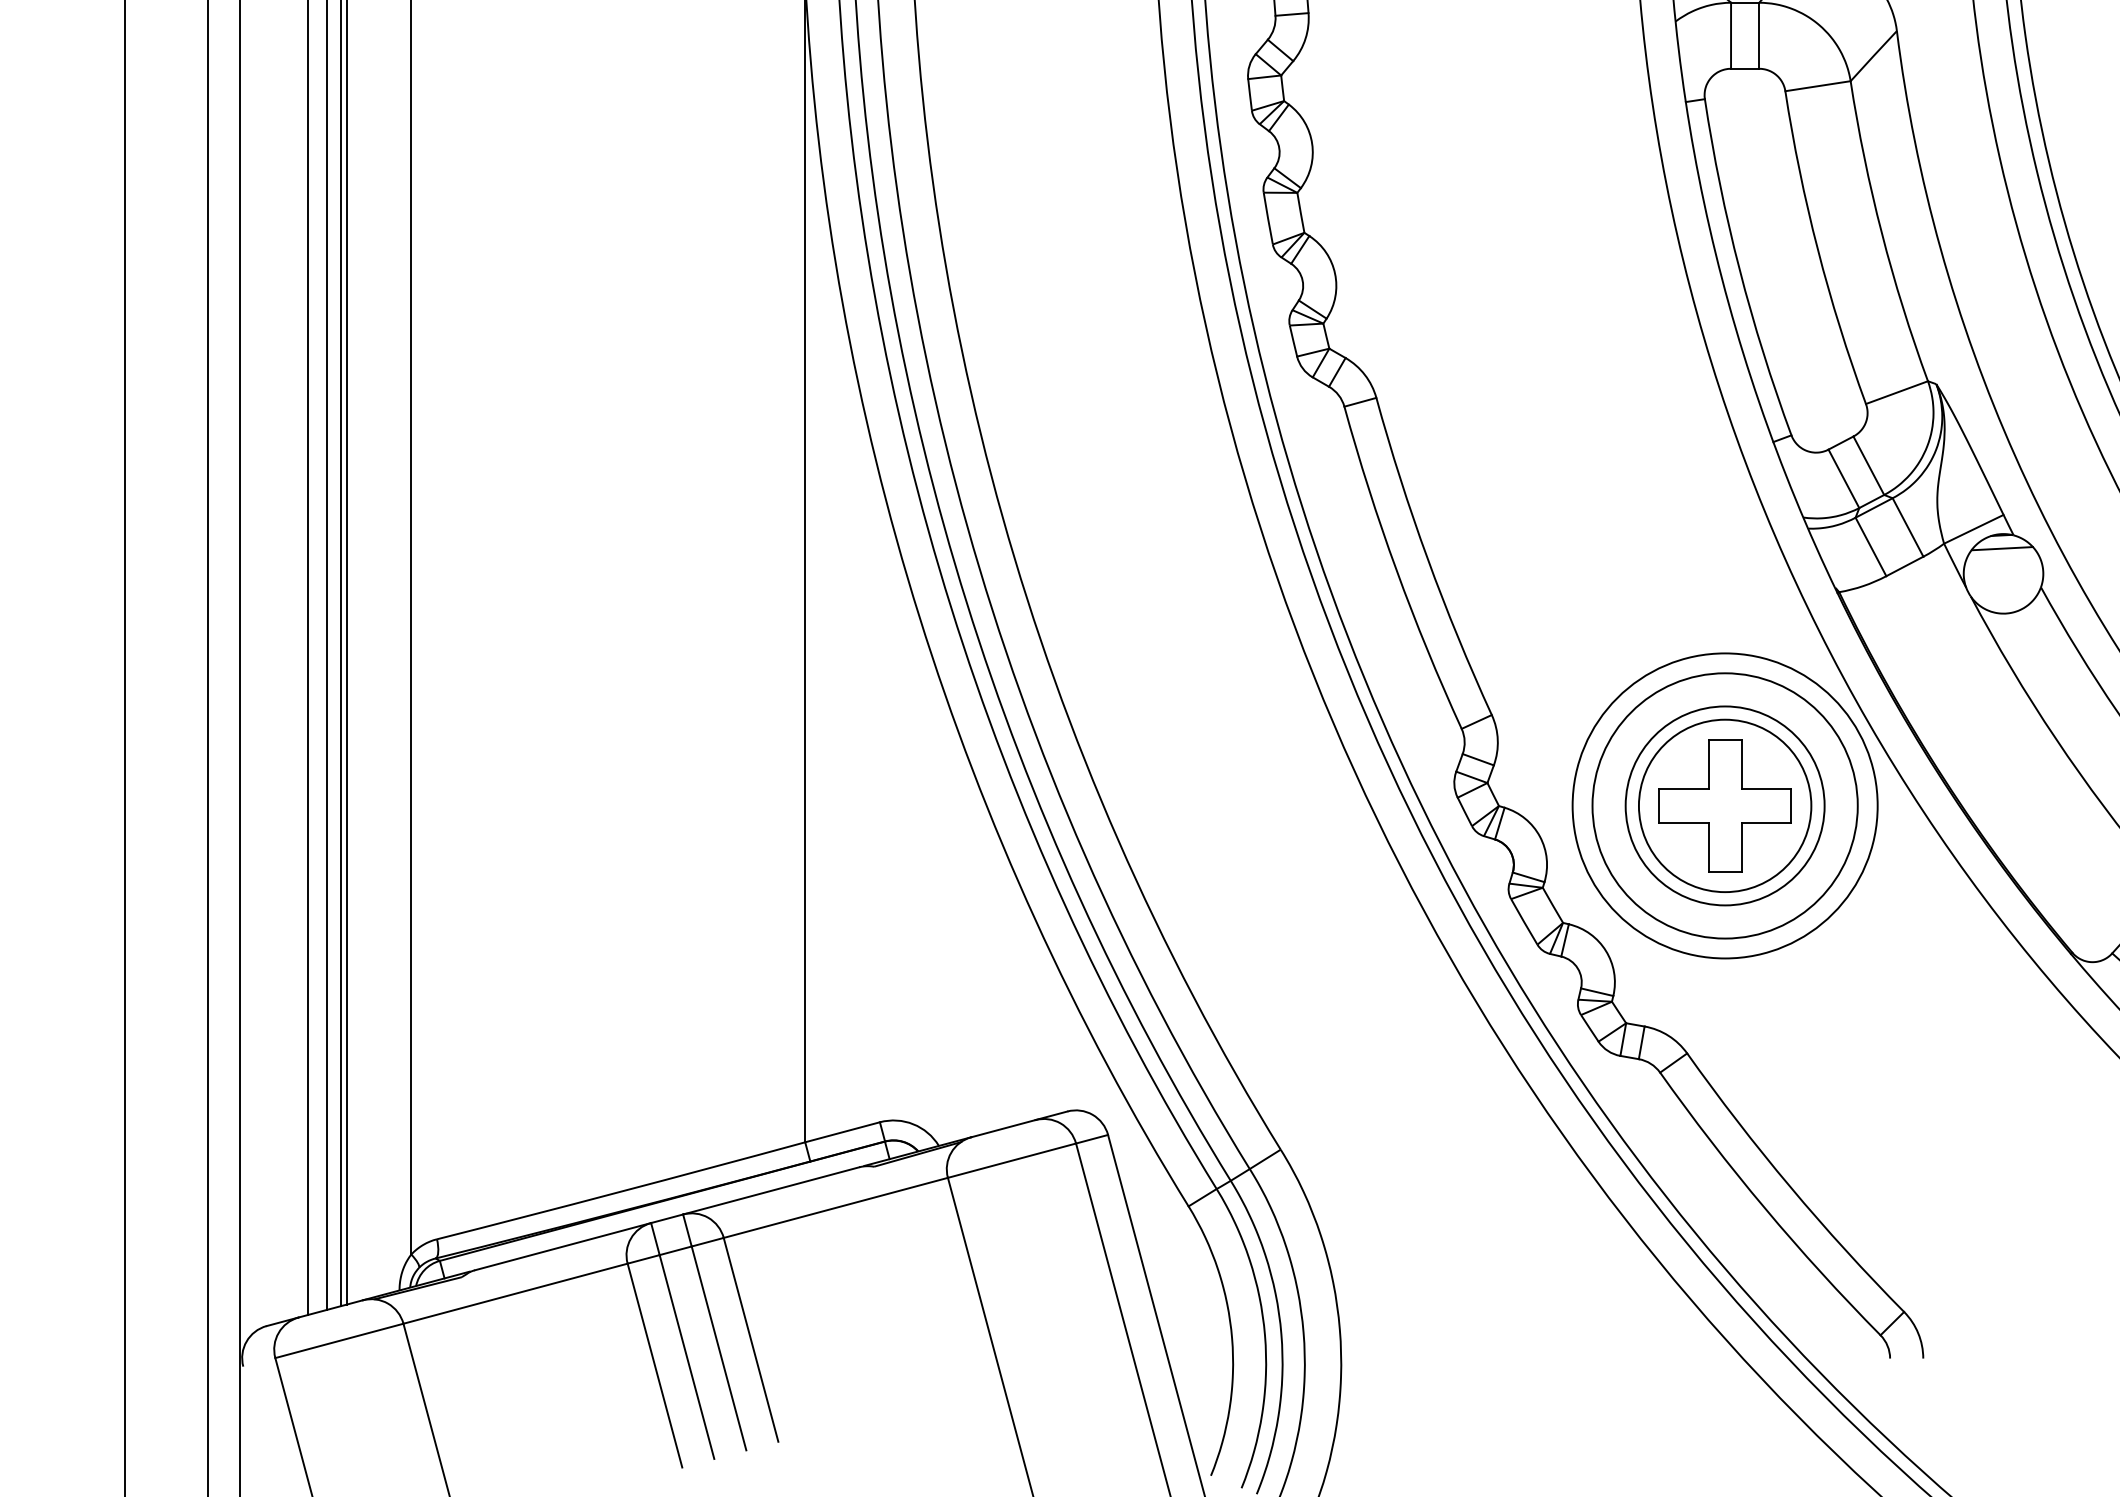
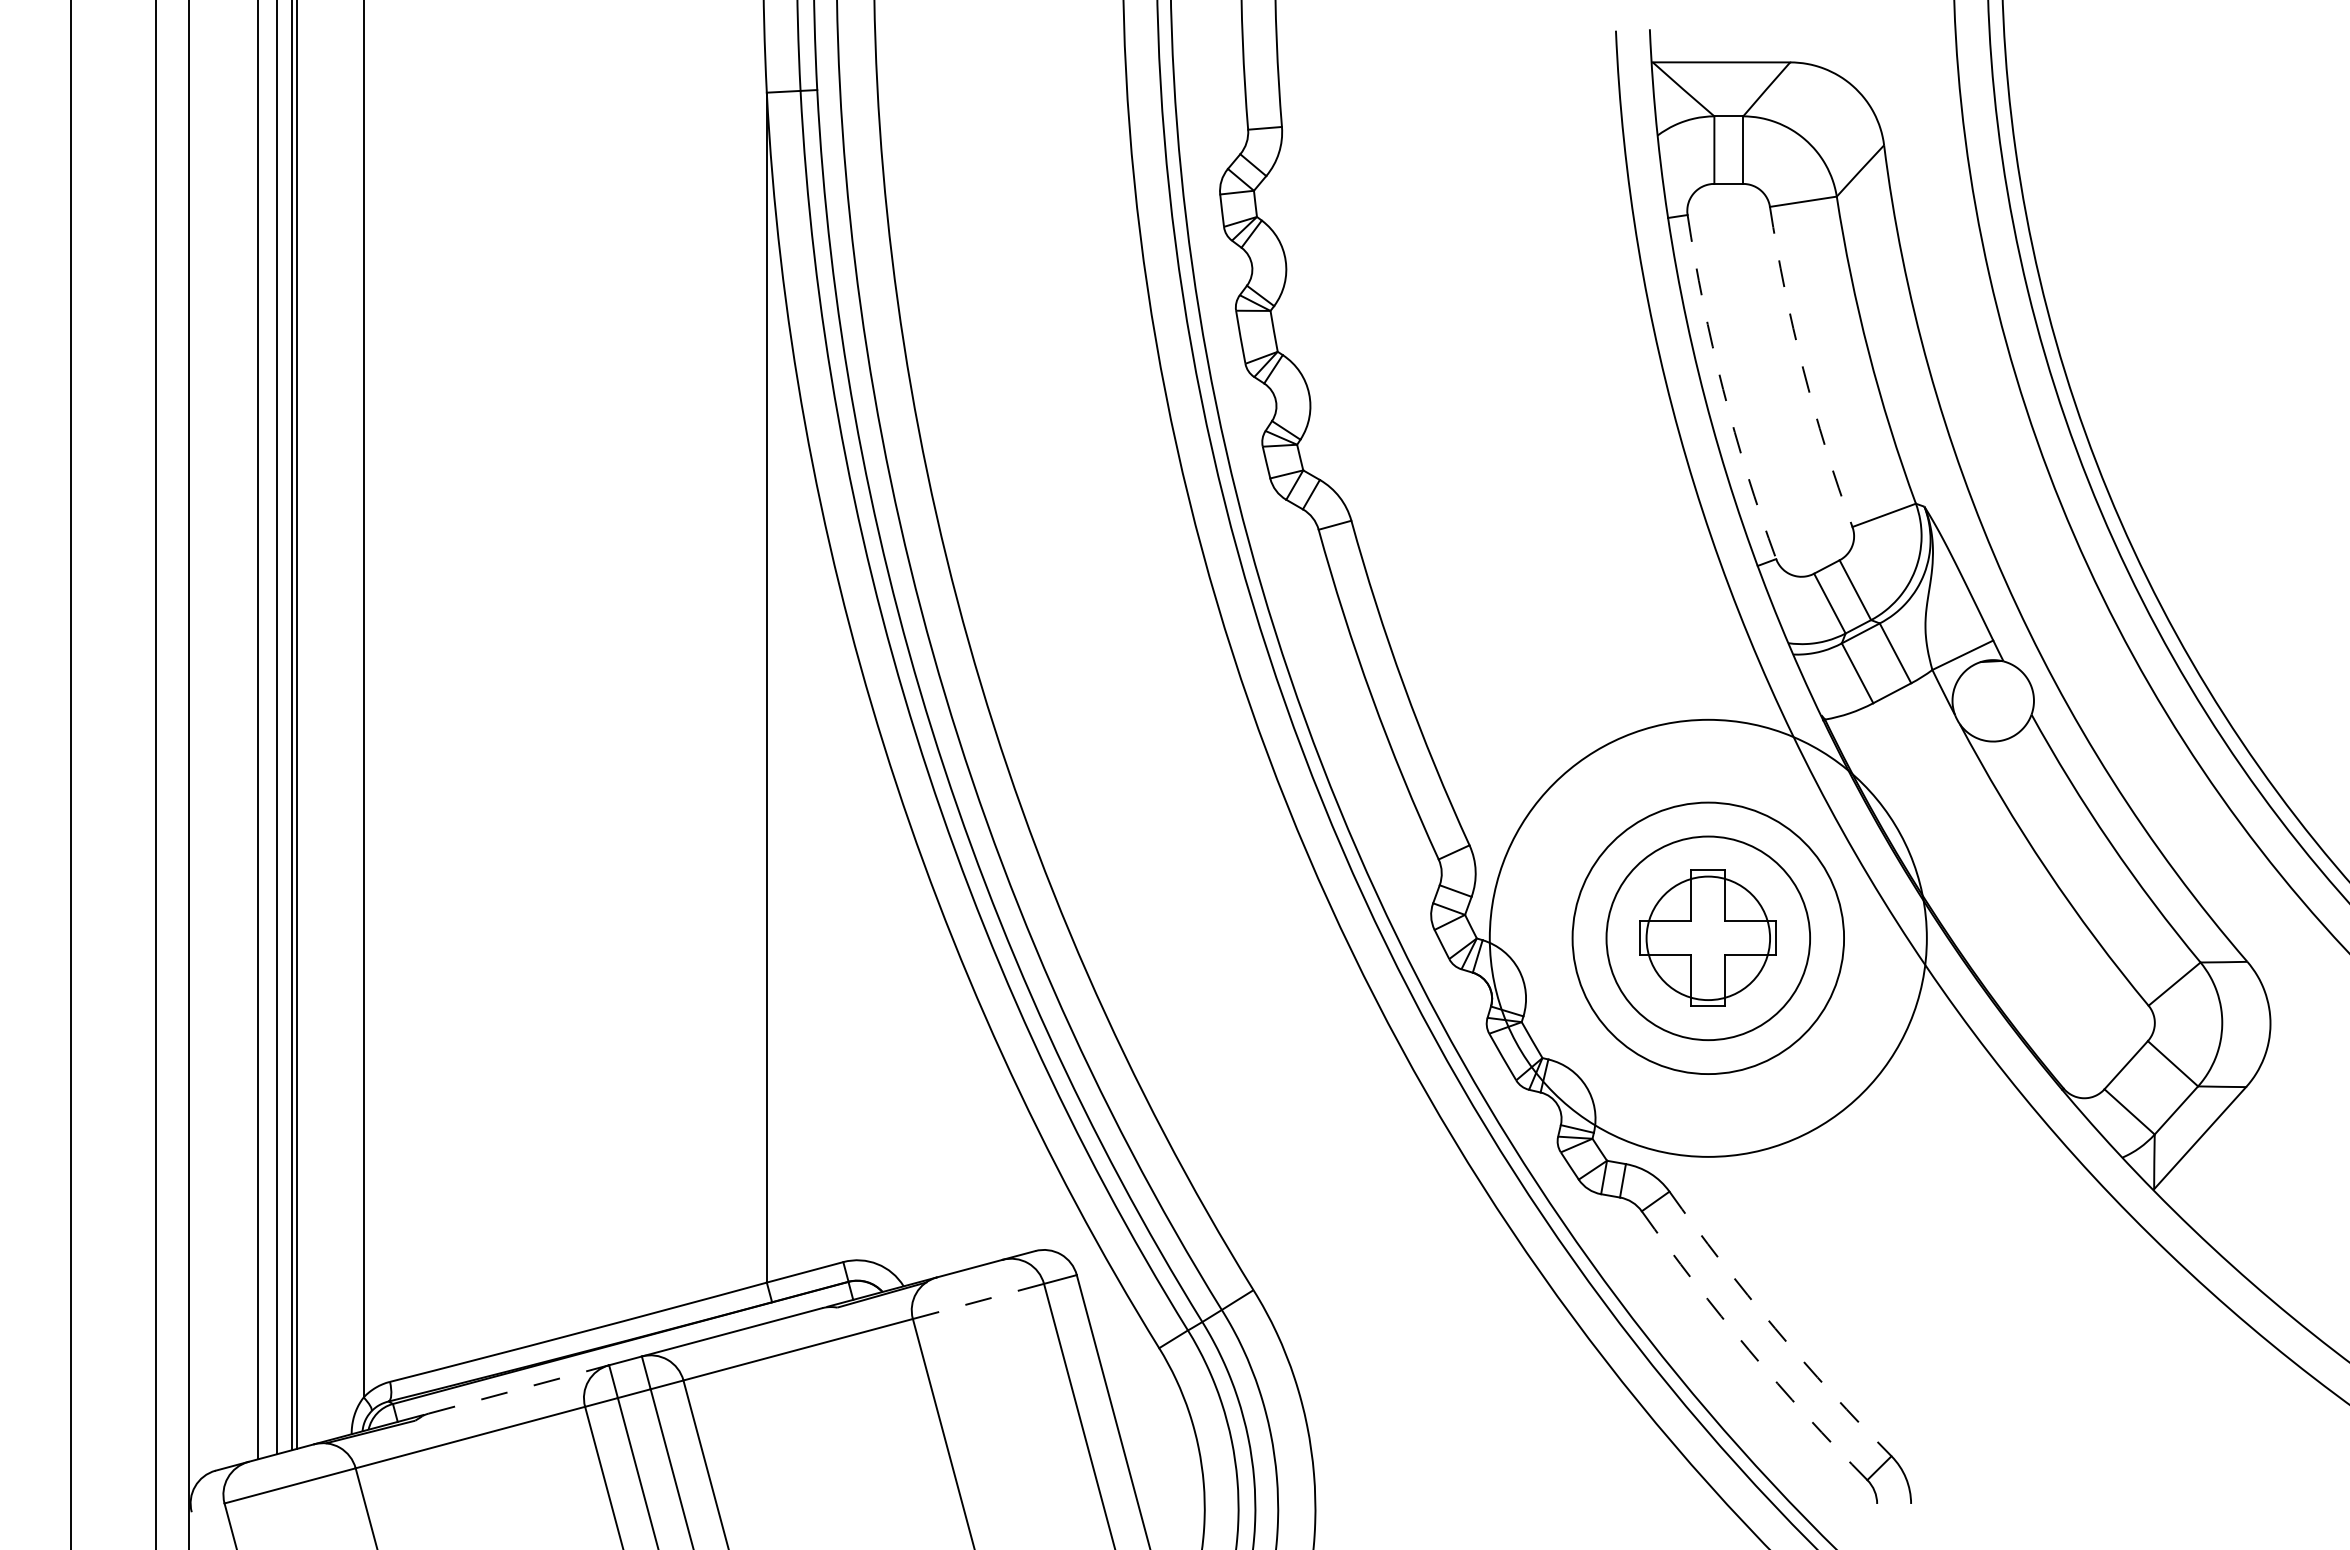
arc: (1818, 250) -> (1803, 369), solid -> dashed
arc: (1739, 269) -> (1723, 389), solid -> dashed
line: (2002, 548) -> (1992, 674), removed
circle: (1725, 806) -> (1708, 938), size x0.7
circle: (1725, 806) -> (1708, 938), size x1.4
line: (1012, 1160) -> (978, 1301), solid -> dashed
arc: (1790, 1187) -> (1775, 1328), solid -> dashed
arc: (1765, 1208) -> (1749, 1350), solid -> dashed
line: (563, 1246) -> (519, 1389), solid -> dashed

